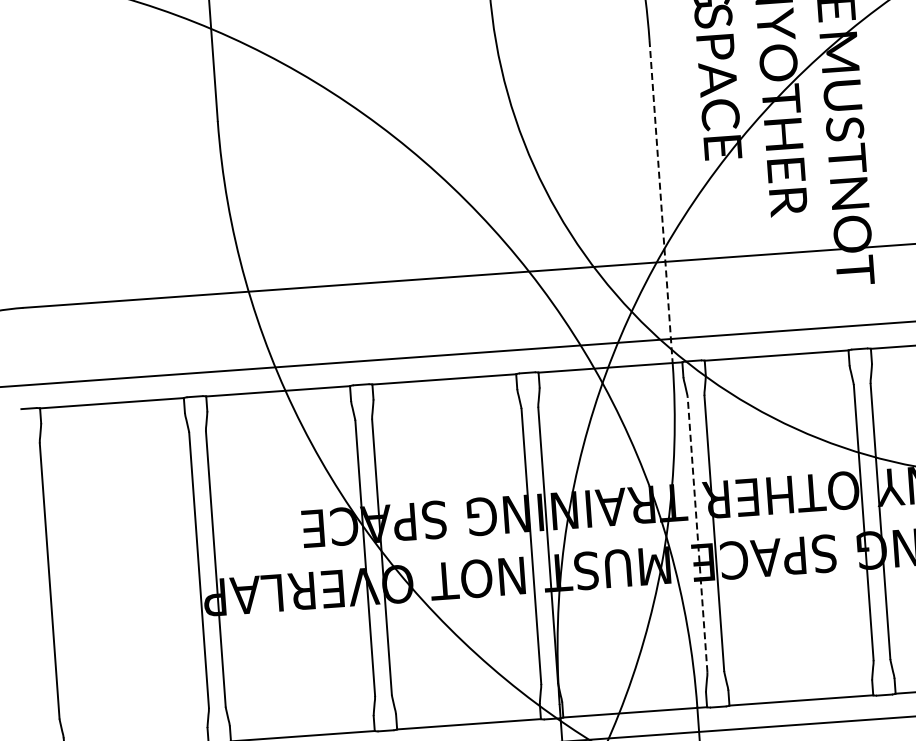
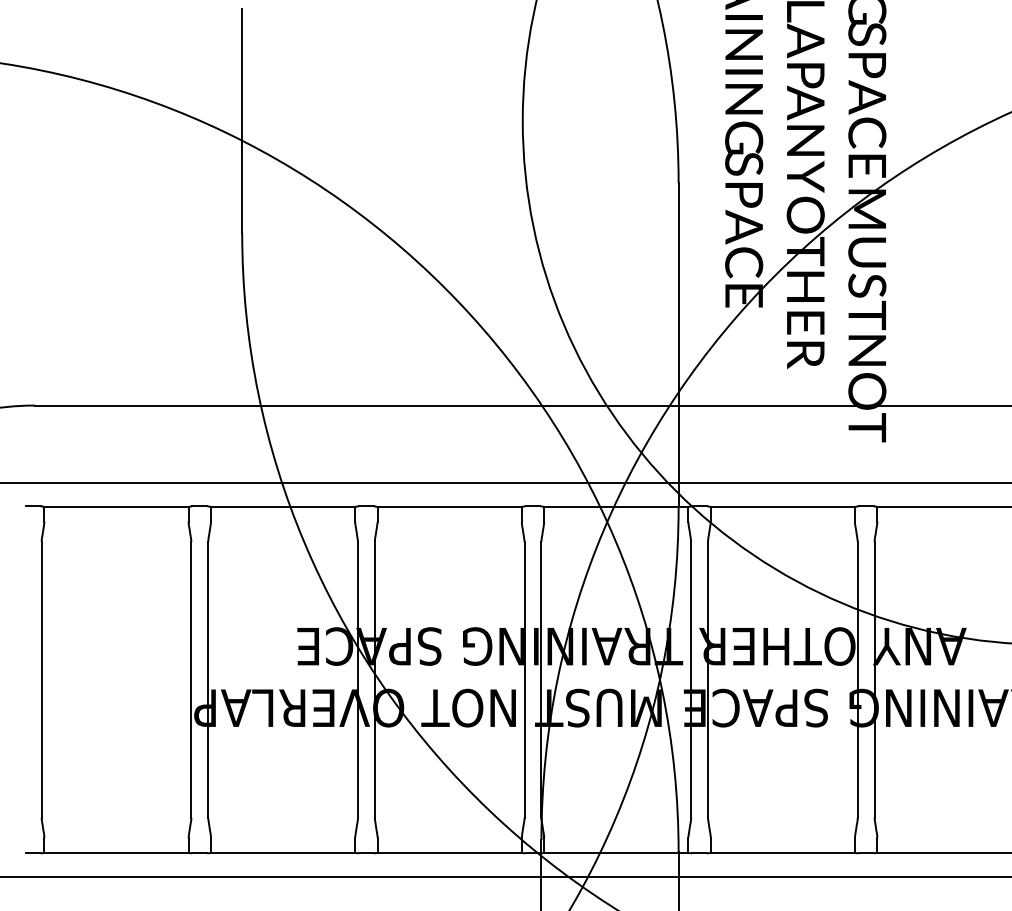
line: (660, 201) -> (678, 345), dashed -> solid
line: (697, 534) -> (691, 679), dashed -> solid

